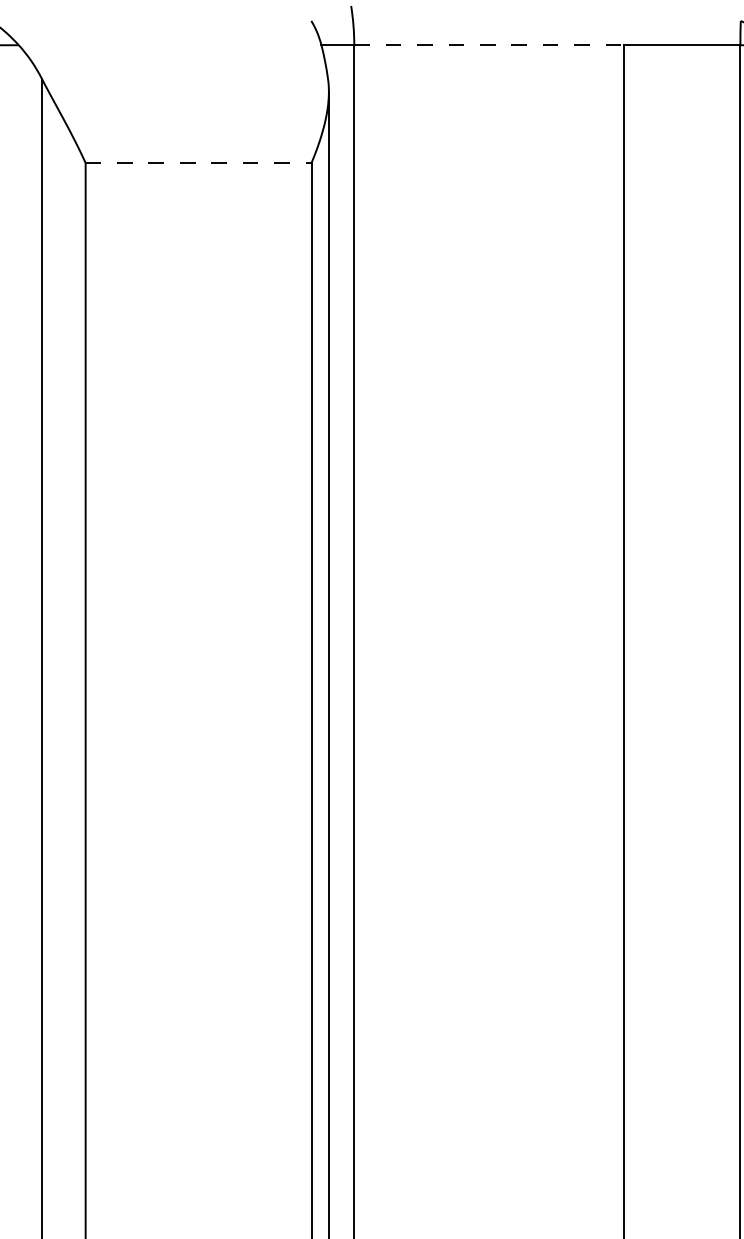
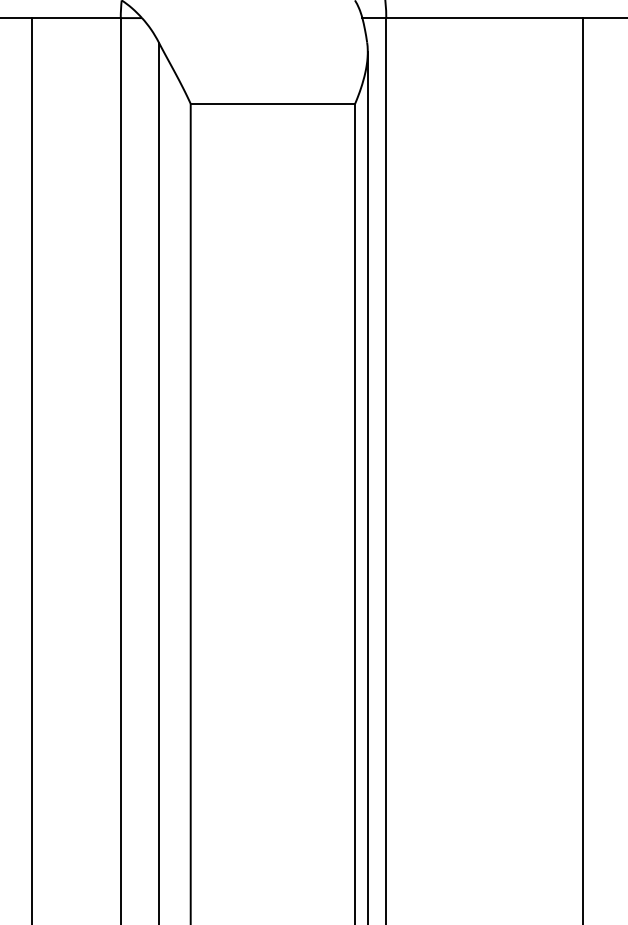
line: (489, 45) -> (484, 18), dashed -> solid
line: (199, 162) -> (273, 103), dashed -> solid

